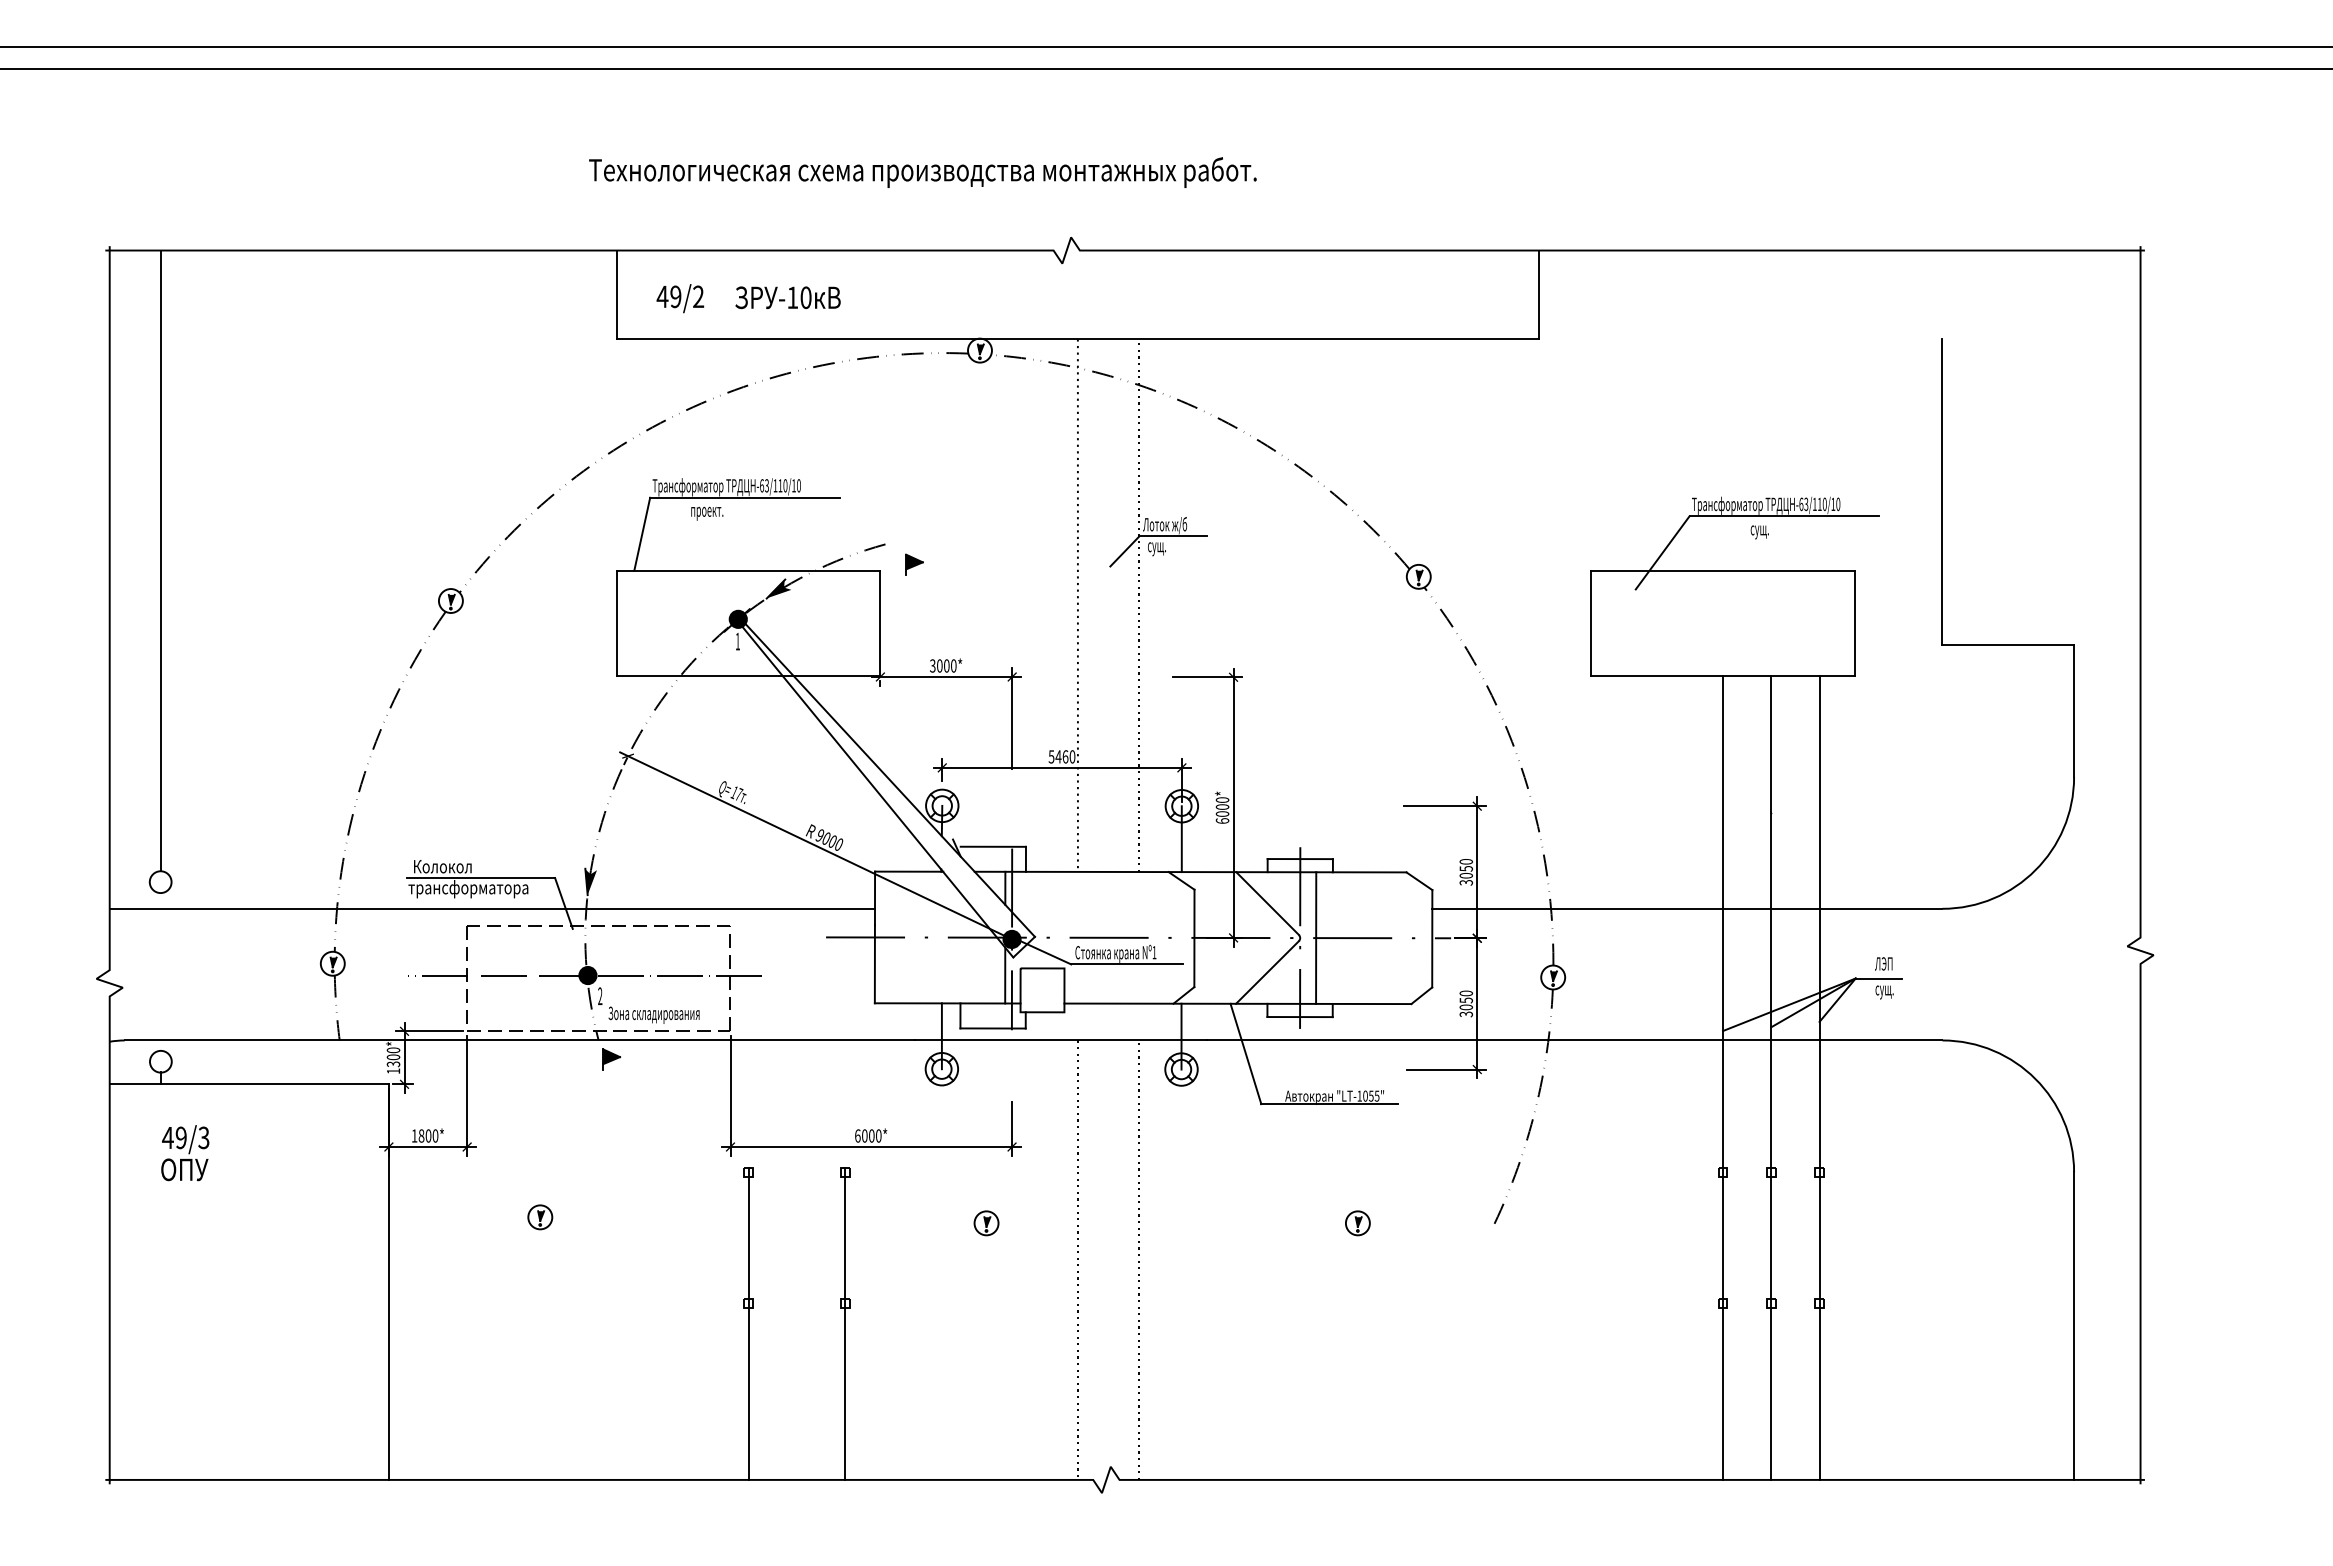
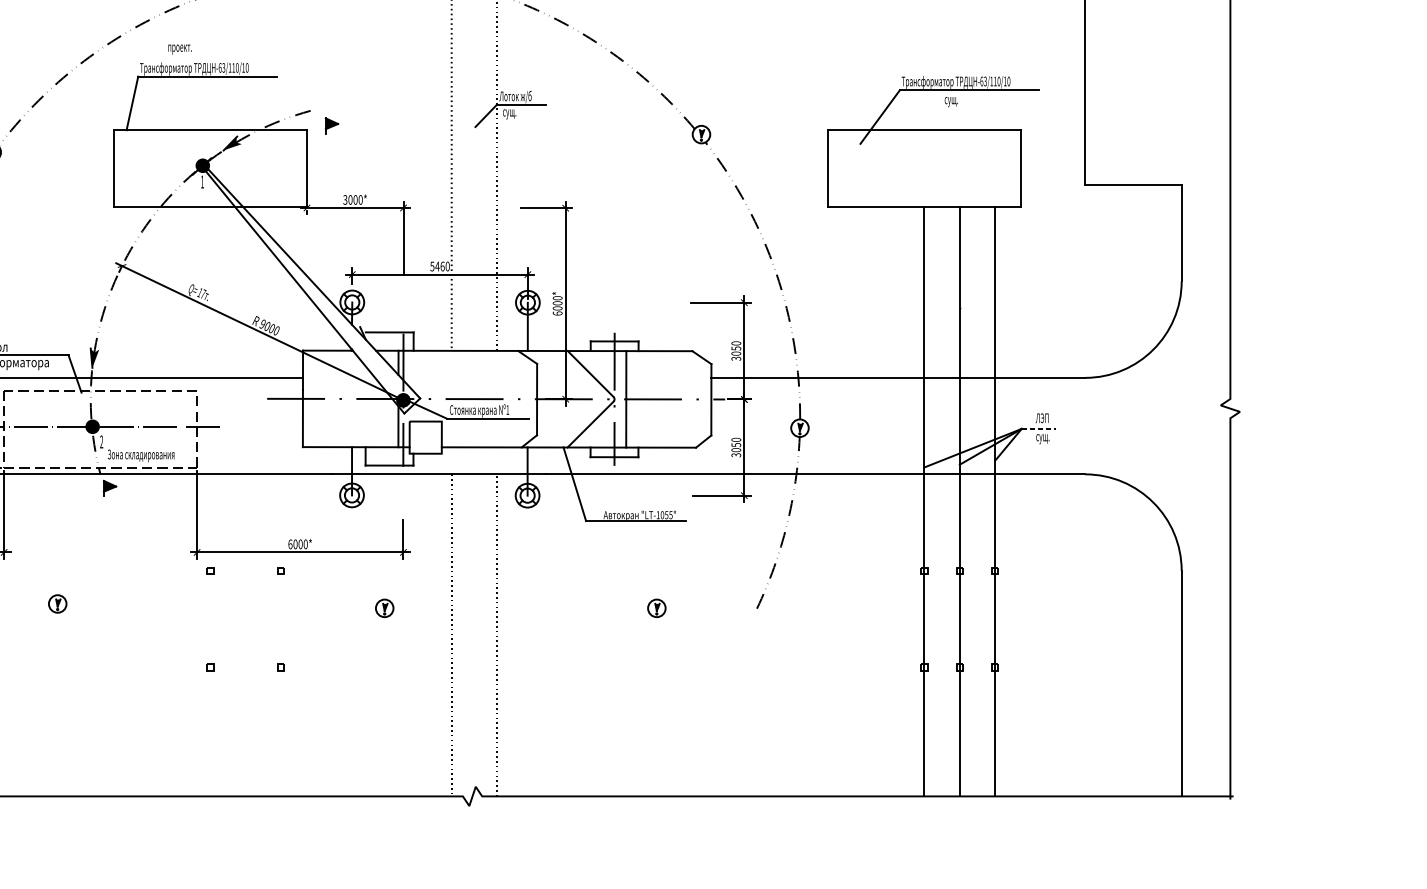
text: (707, 513) -> (180, 49), moved
line: (1879, 978) -> (1039, 428), solid -> dashed
line: (748, 1323) -> (210, 681), removed
line: (845, 1323) -> (281, 681), removed

